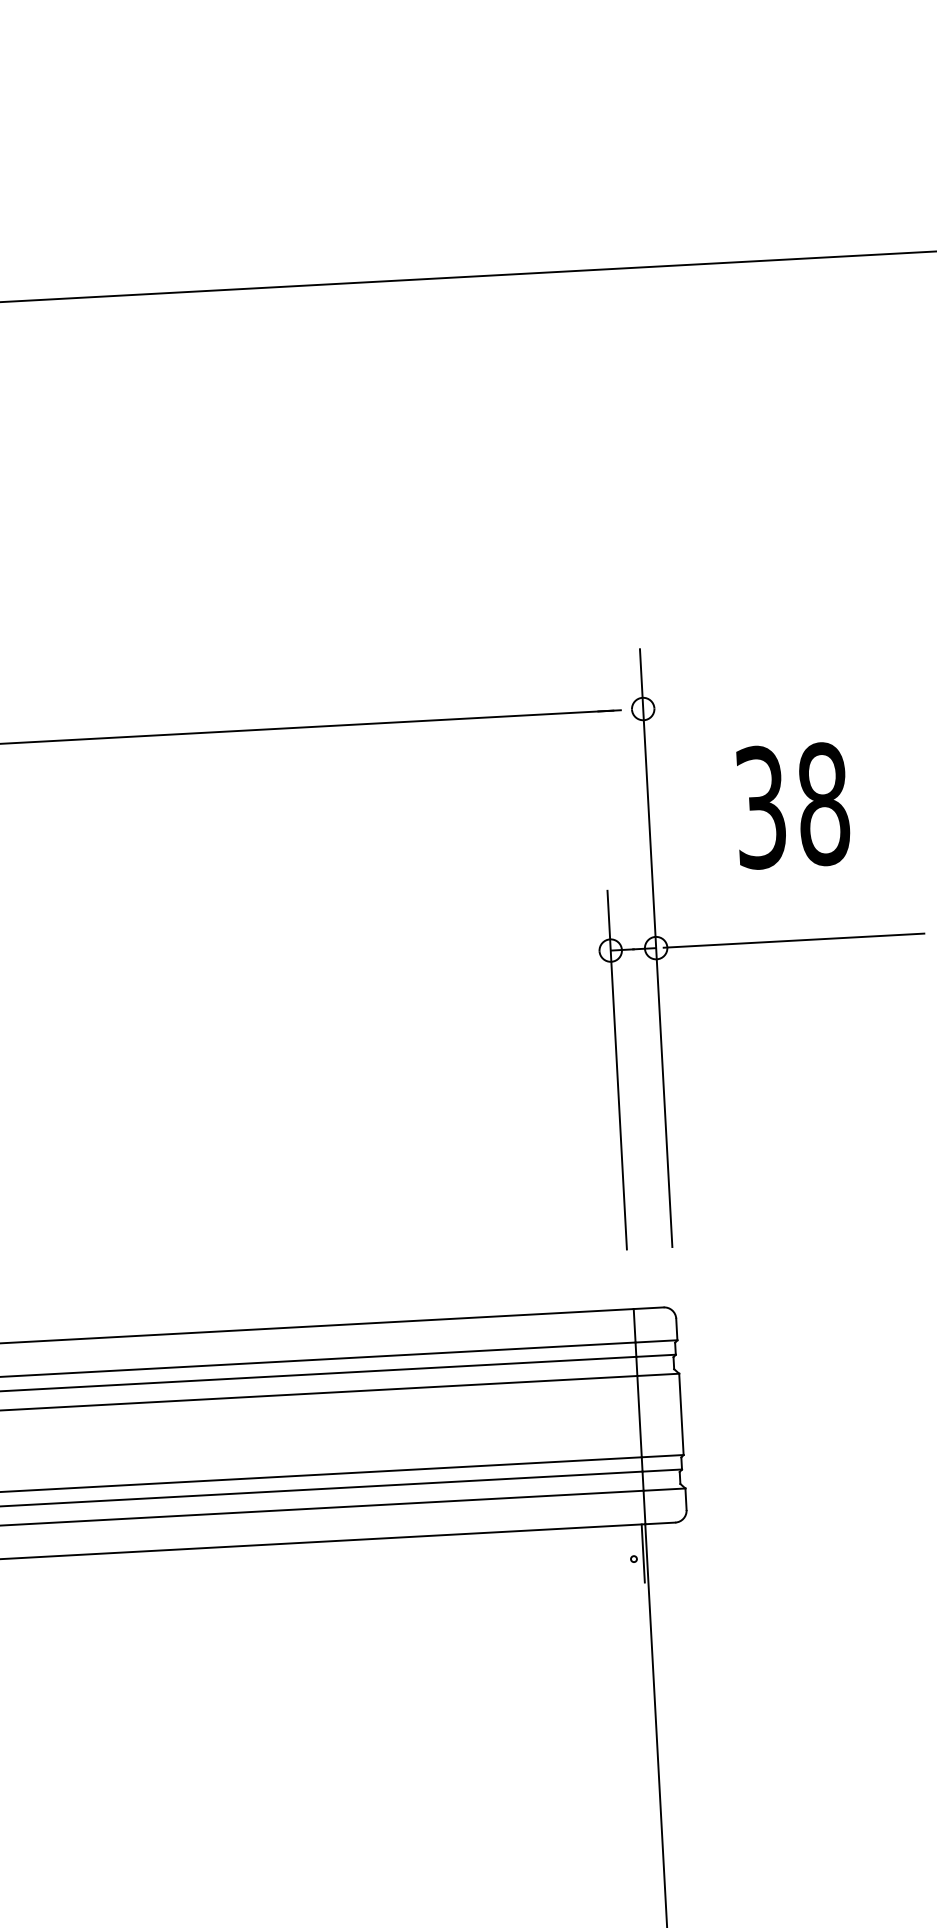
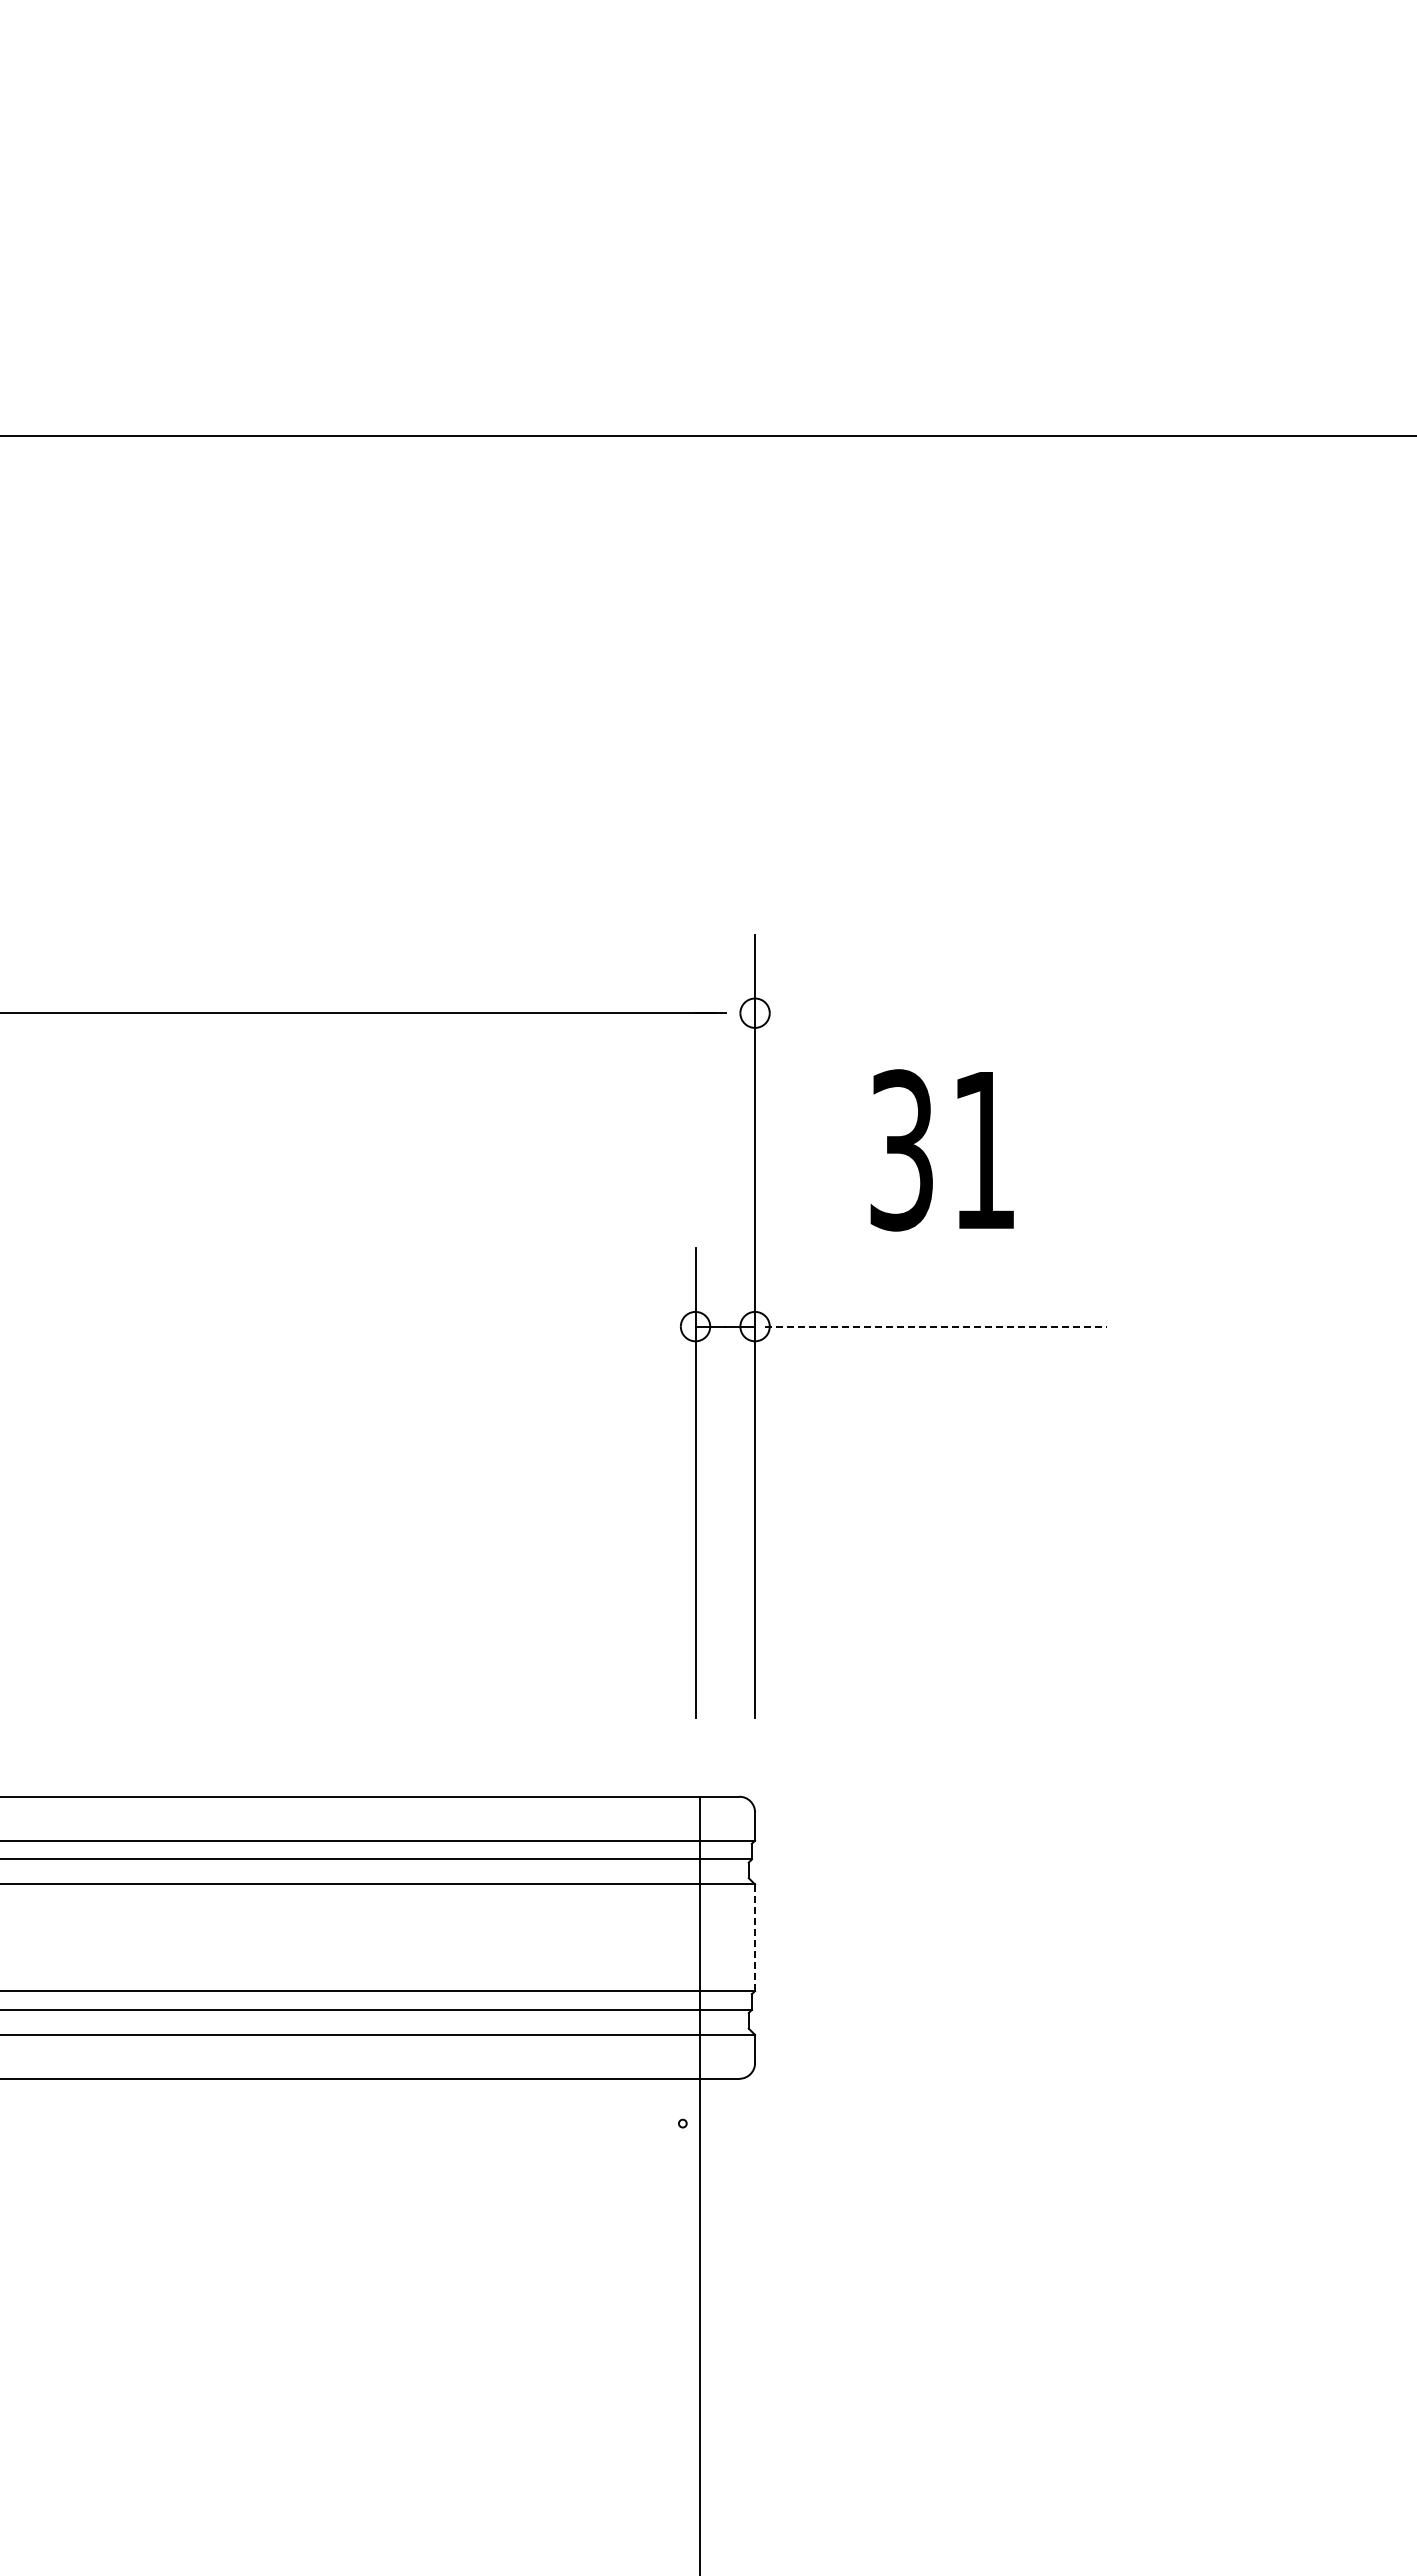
text: (823, 804) -> (984, 1150), 38 -> 31
line: (793, 940) -> (935, 1326), solid -> dashed
line: (681, 1414) -> (755, 1937), solid -> dashed
line: (643, 1553) -> (695, 2116), removed

